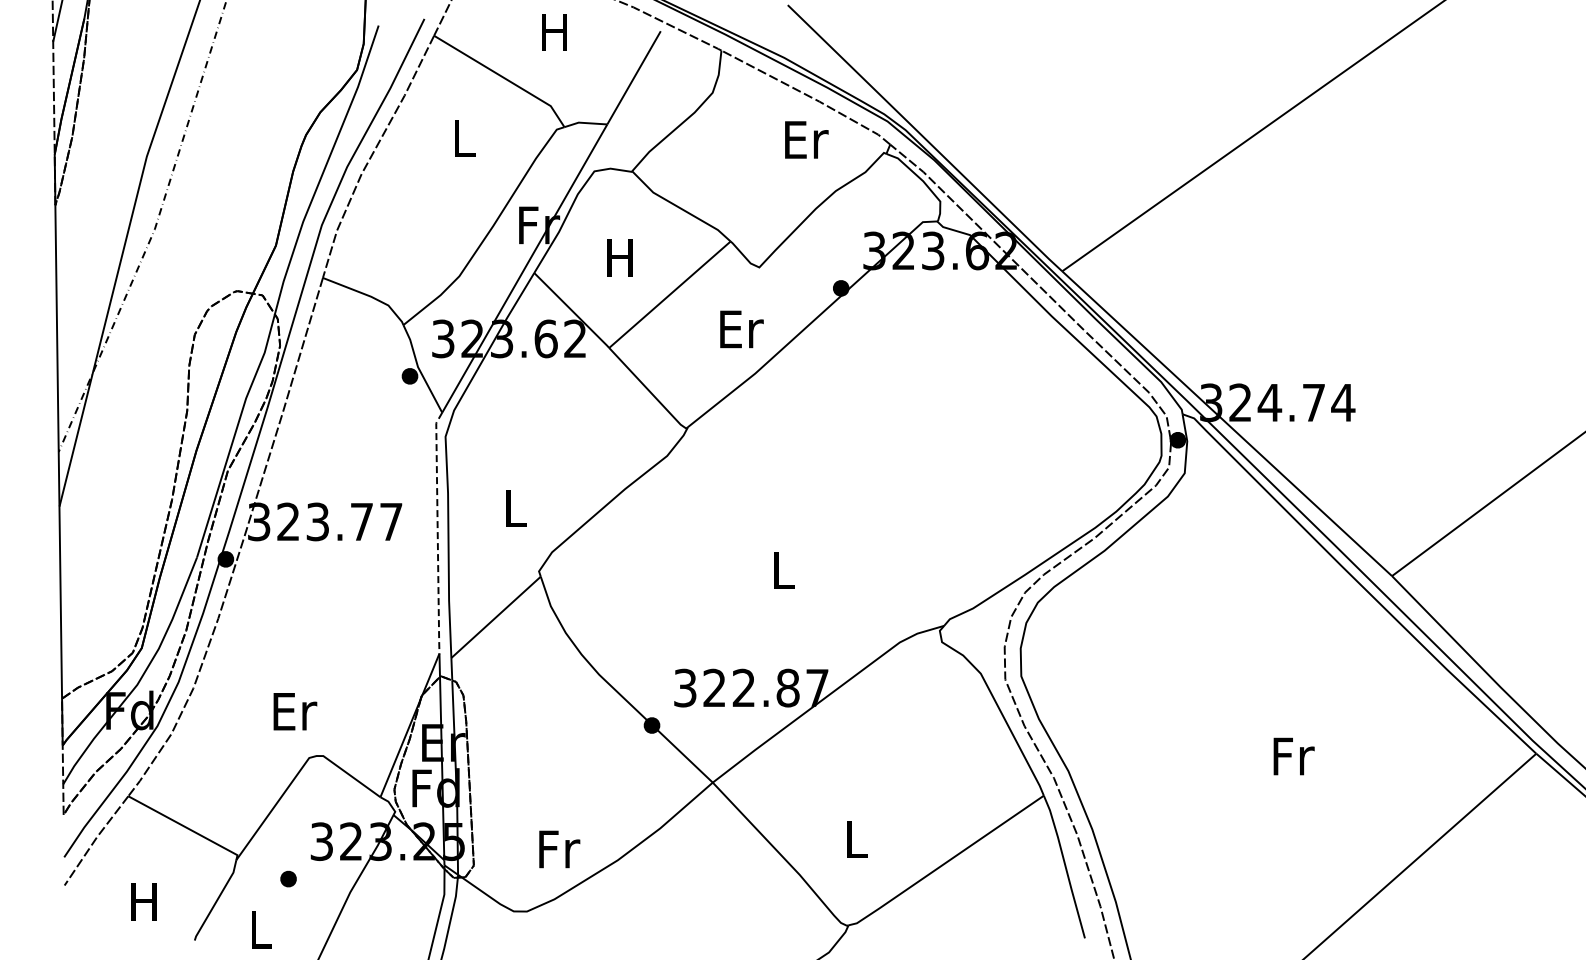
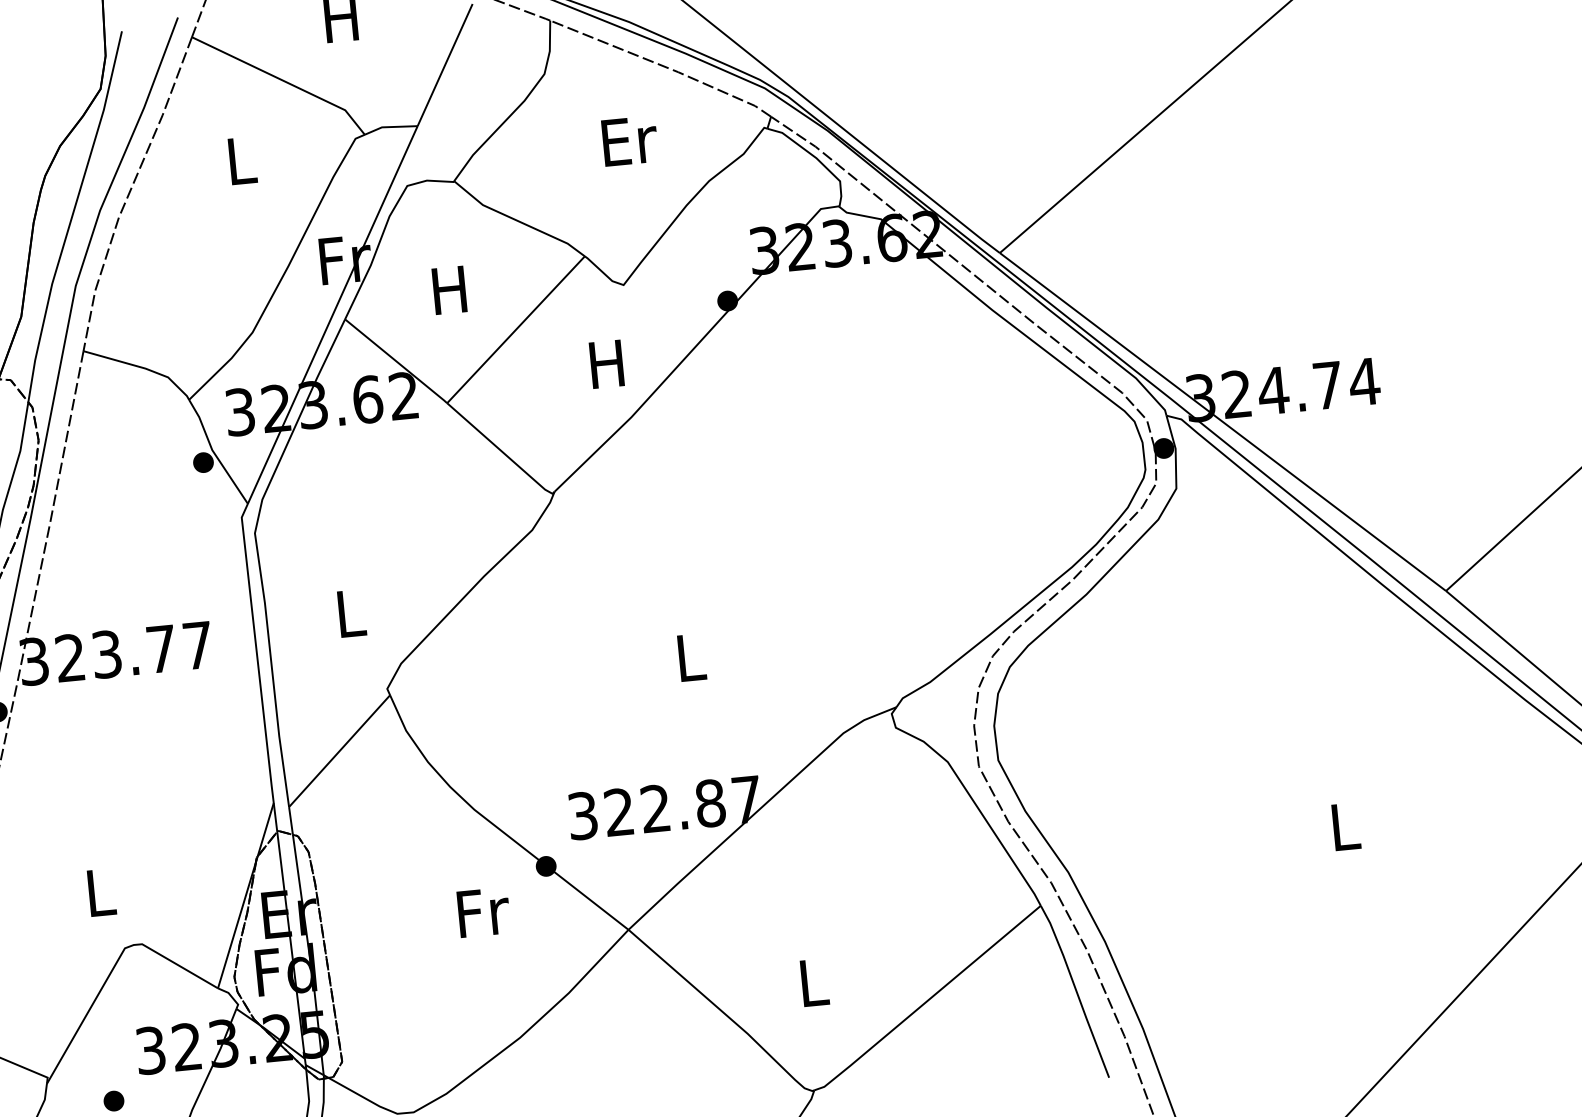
text: (806, 139) -> (629, 140), moved
text: (741, 329) -> (609, 364), Er -> H
line: (437, 532) -> (256, 653), dashed -> solid
text: (295, 711) -> (102, 892), Er -> L
text: (1293, 756) -> (1345, 826), Fr -> L
text: (559, 849) -> (483, 912), moved

